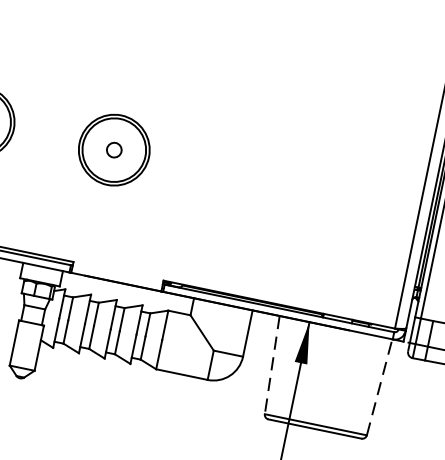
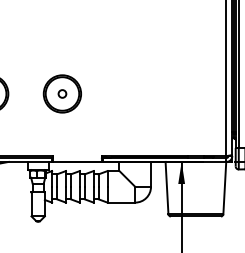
line: (272, 366) -> (167, 188), dashed -> solid
line: (379, 386) -> (224, 187), dashed -> solid

